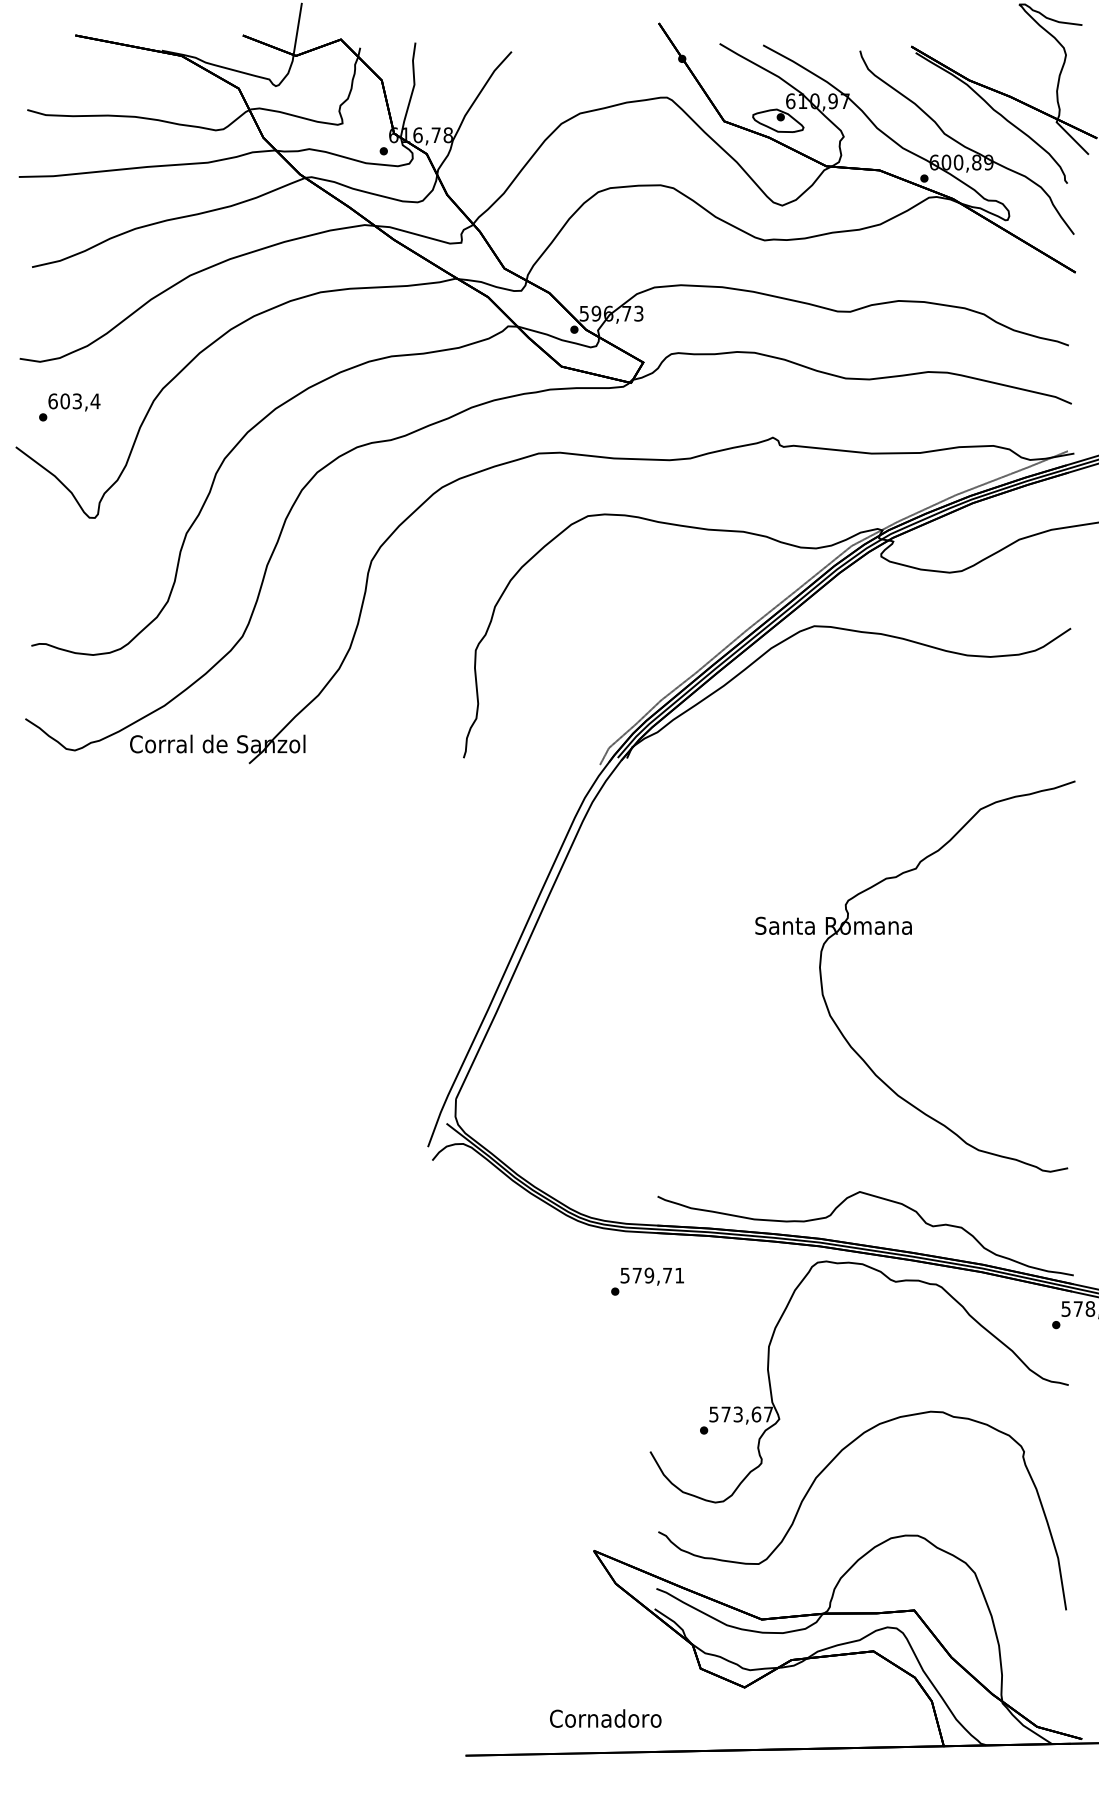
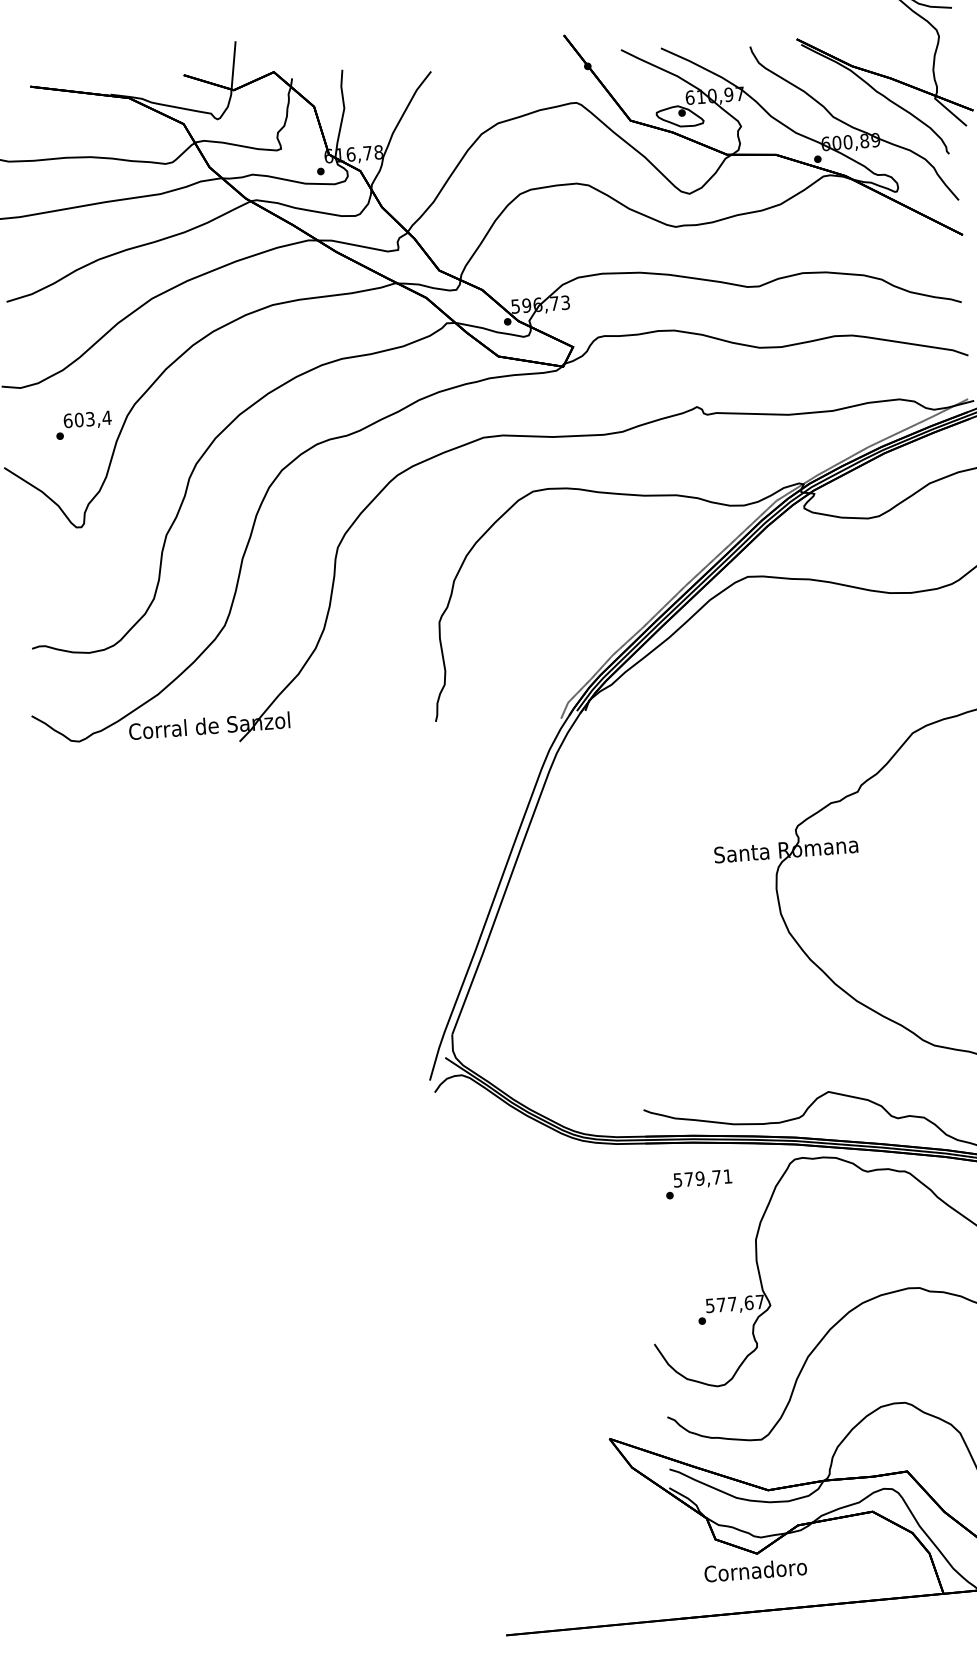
text: (69, 407) -> (83, 425), moved
text: (647, 1281) -> (698, 1184), moved
text: (737, 1414) -> (731, 1304), 573,67 -> 577,67
text: (605, 1718) -> (755, 1570), moved

